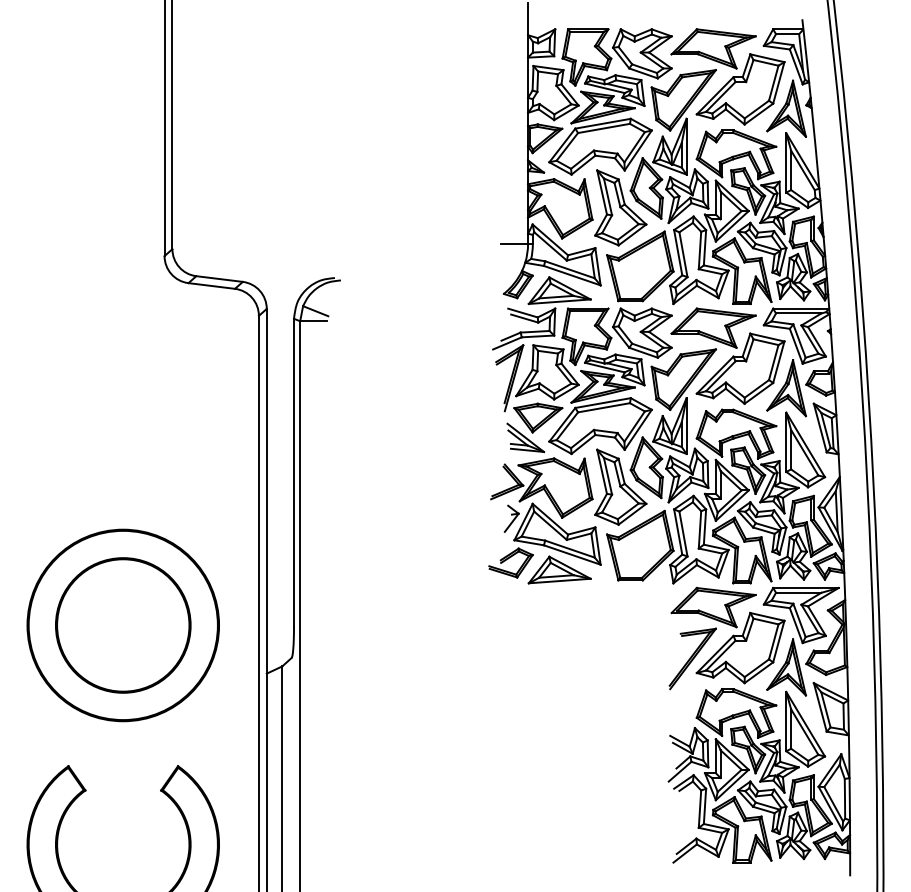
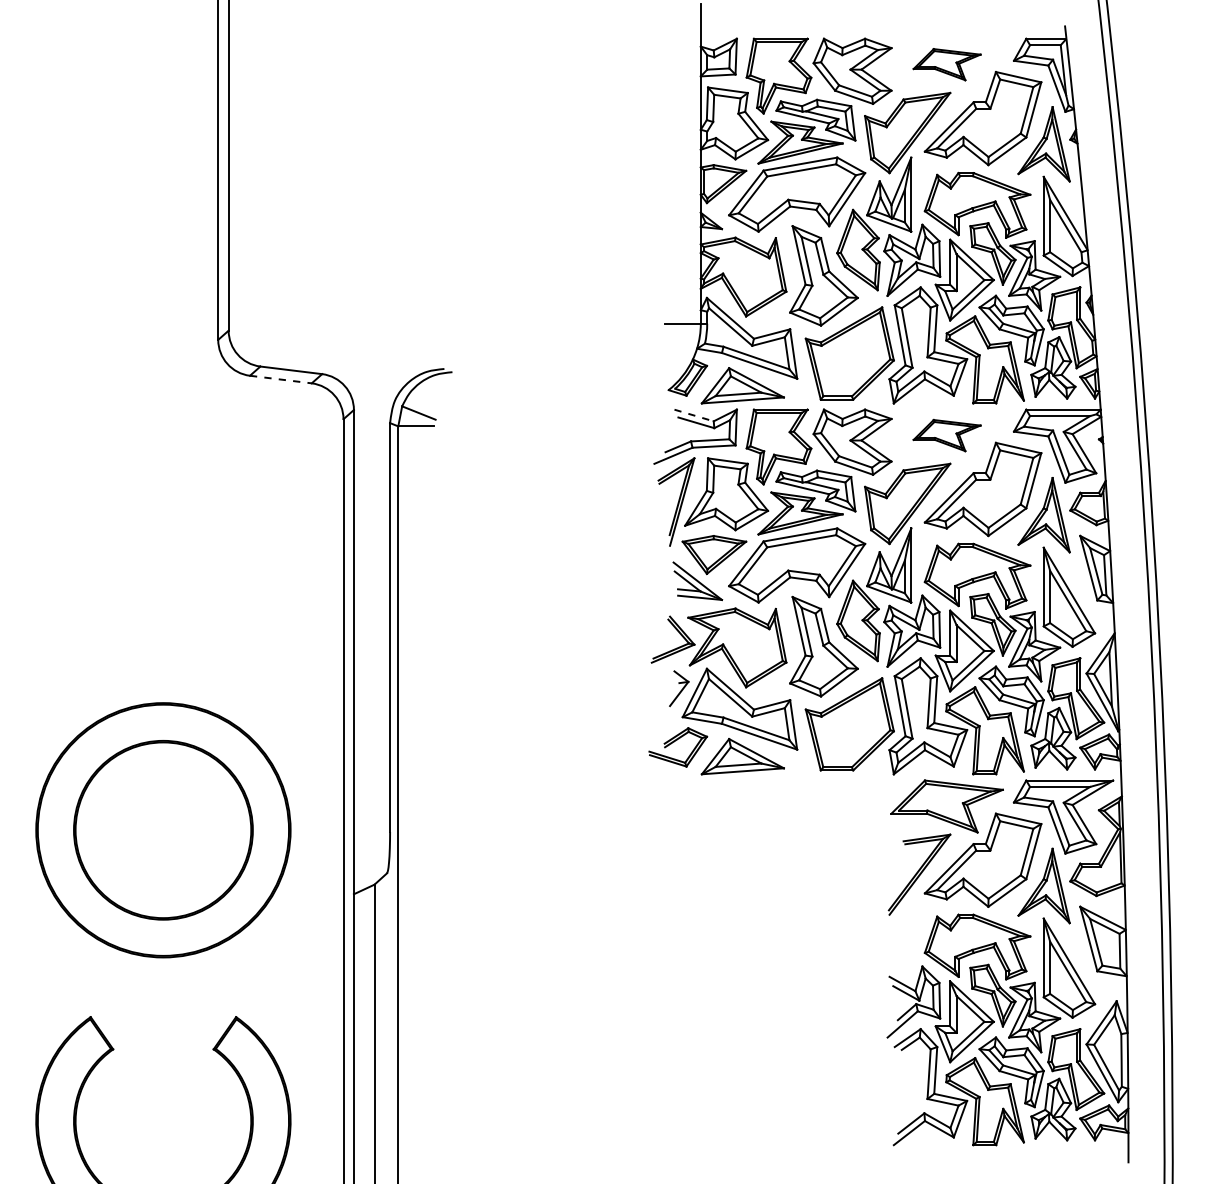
part: (713, 48) -> (946, 64), size x0.6
line: (212, 285) -> (281, 379), solid -> dashed
line: (523, 313) -> (694, 415), solid -> dashed
part: (713, 328) -> (946, 435), size x0.6

